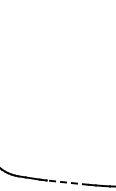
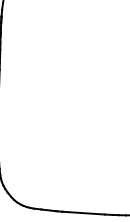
line: (67, 182) -> (83, 213), dashed -> solid

